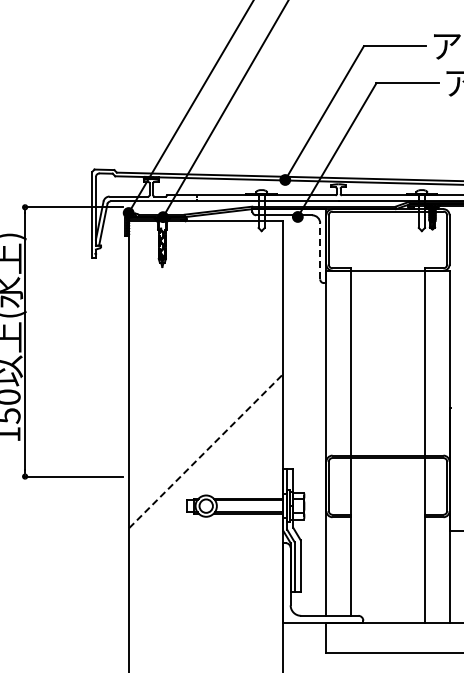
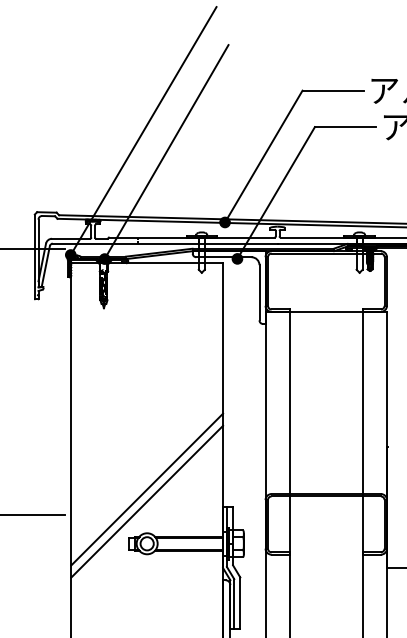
line: (320, 250) -> (259, 291), dashed -> solid
line: (206, 451) -> (147, 489), dashed -> solid
line: (206, 463) -> (147, 501), added

